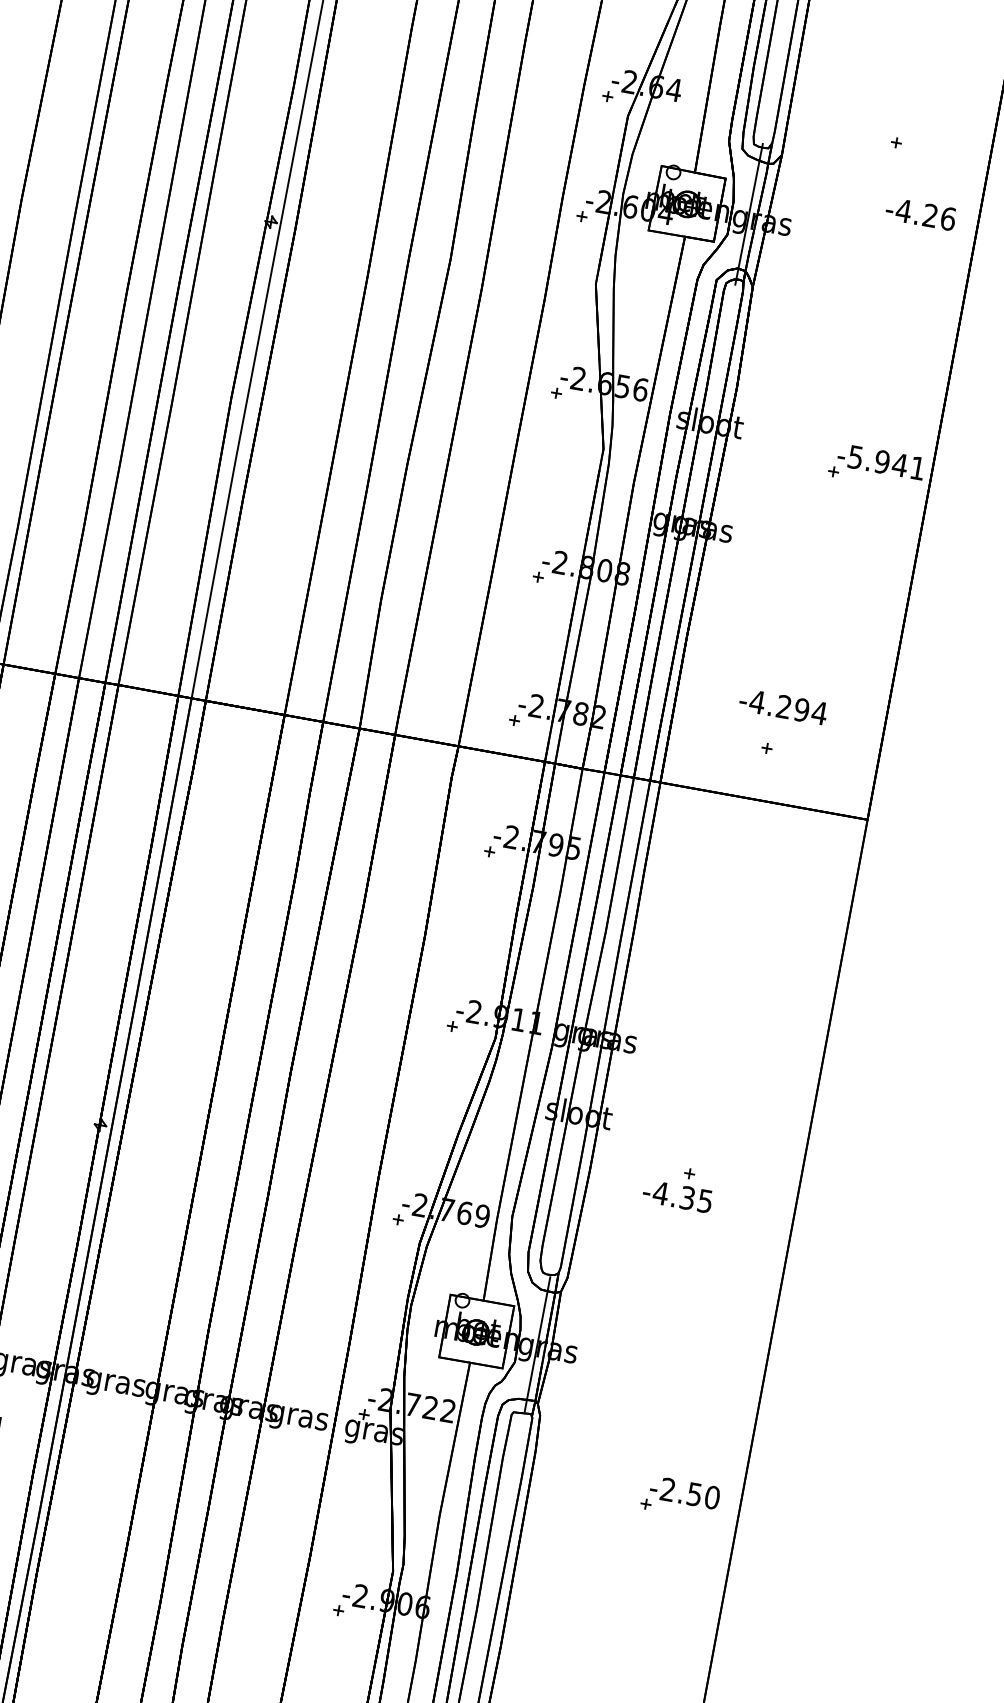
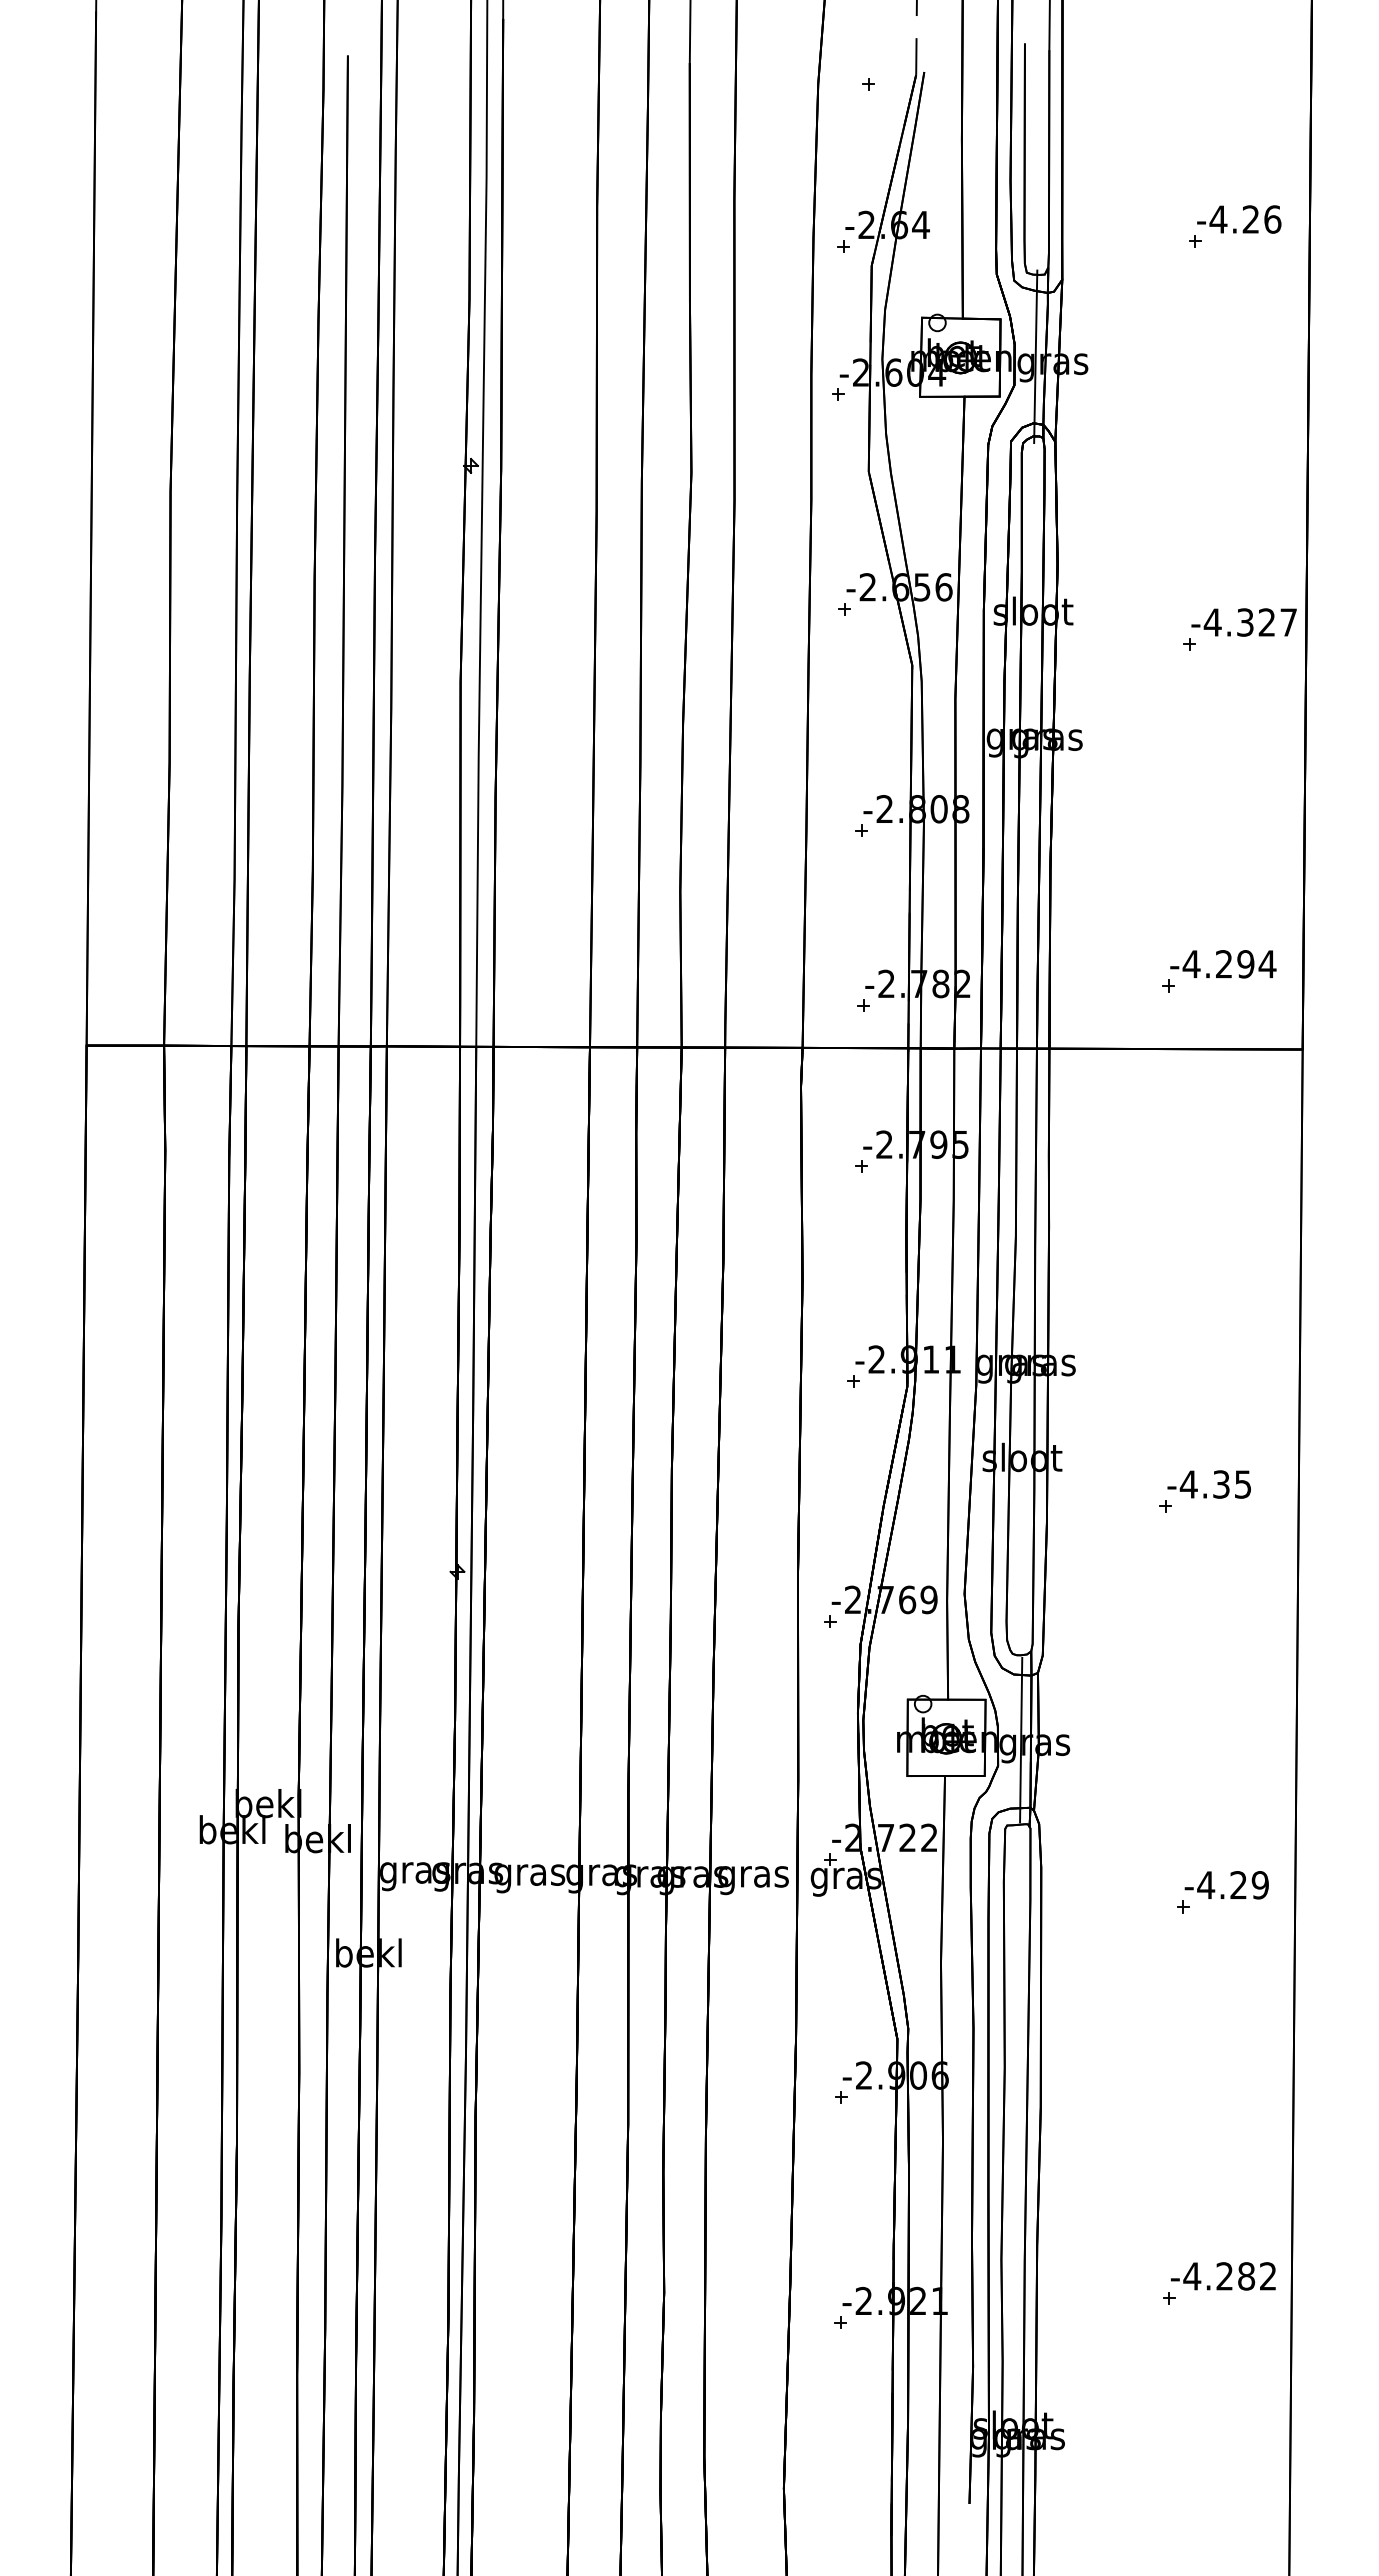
text: (921, 214) -> (1239, 219), moved
text: (885, 462) -> (1249, 622), -5.941 -> -4.327
text: (783, 707) -> (1223, 964), moved
text: (677, 1196) -> (1208, 1484), moved
text: (689, 1493) -> (1232, 1885), -2.50 -> -4.29

